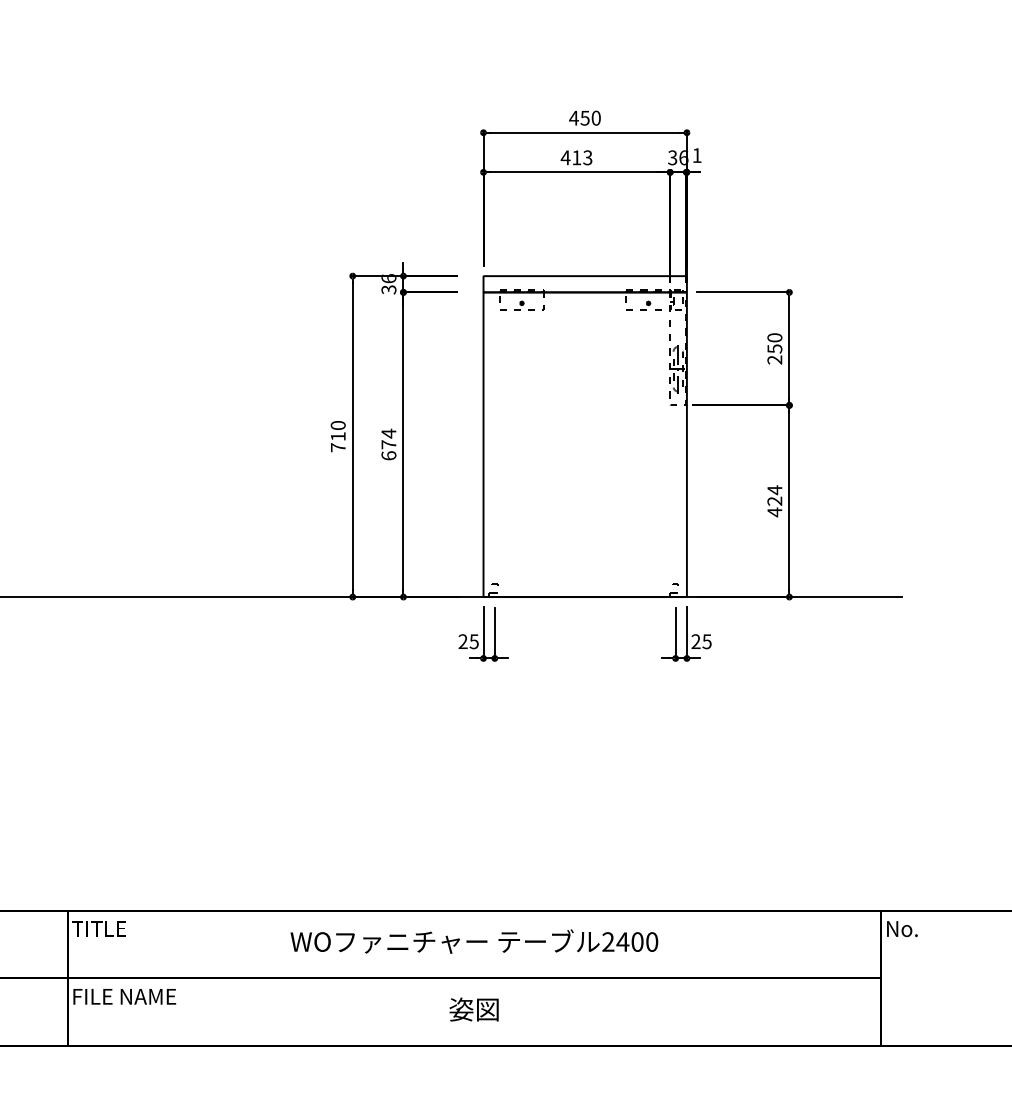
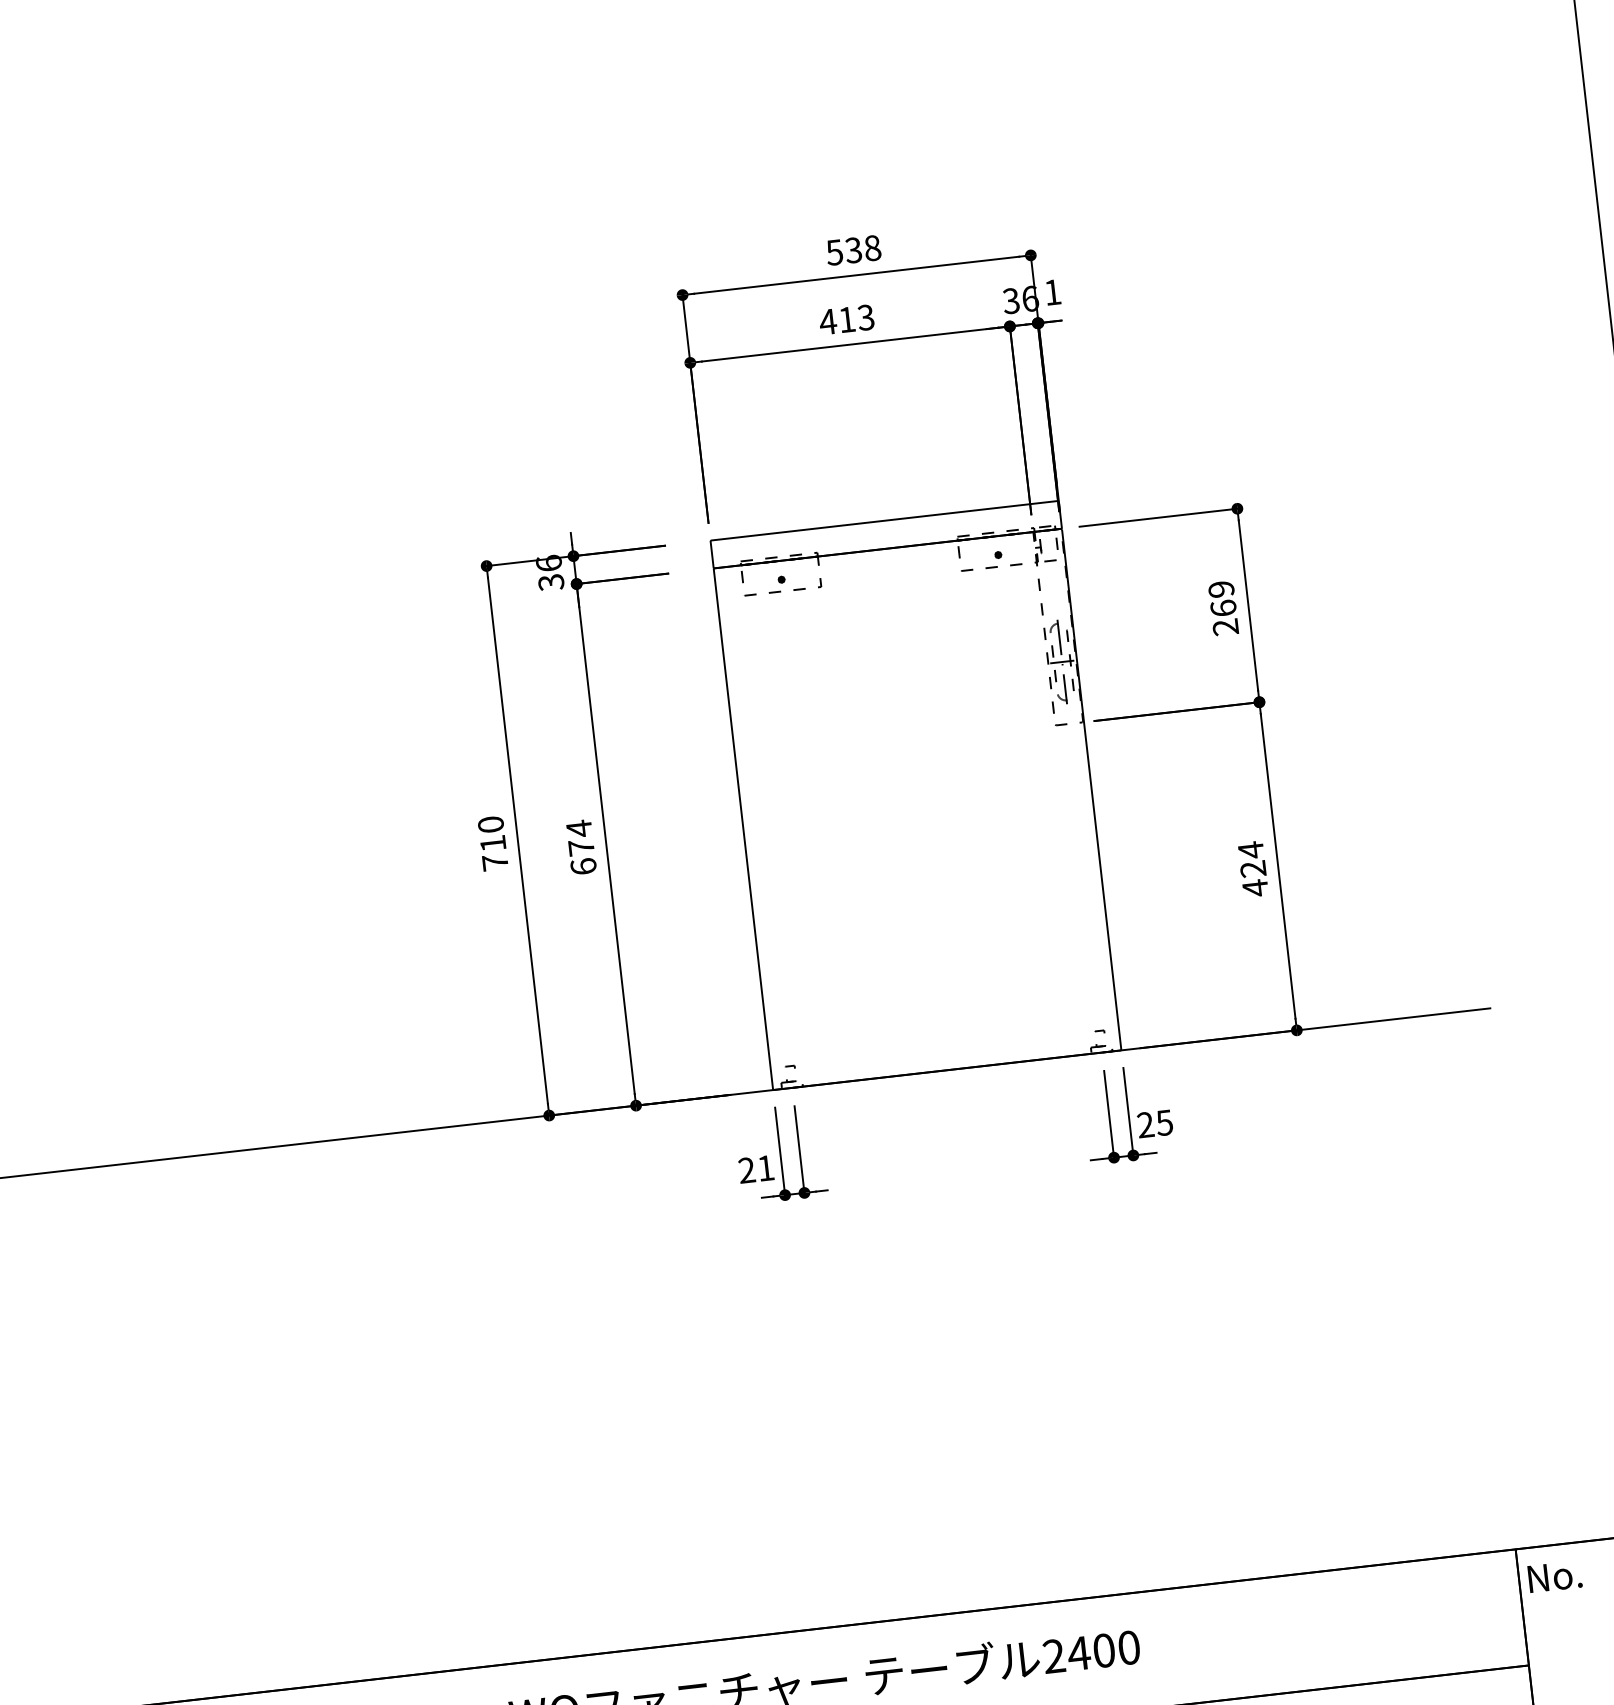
text: (584, 117) -> (852, 249), 450 -> 538
text: (774, 343) -> (1221, 599), 250 -> 269
text: (473, 641) -> (764, 1168), 25 -> 21

